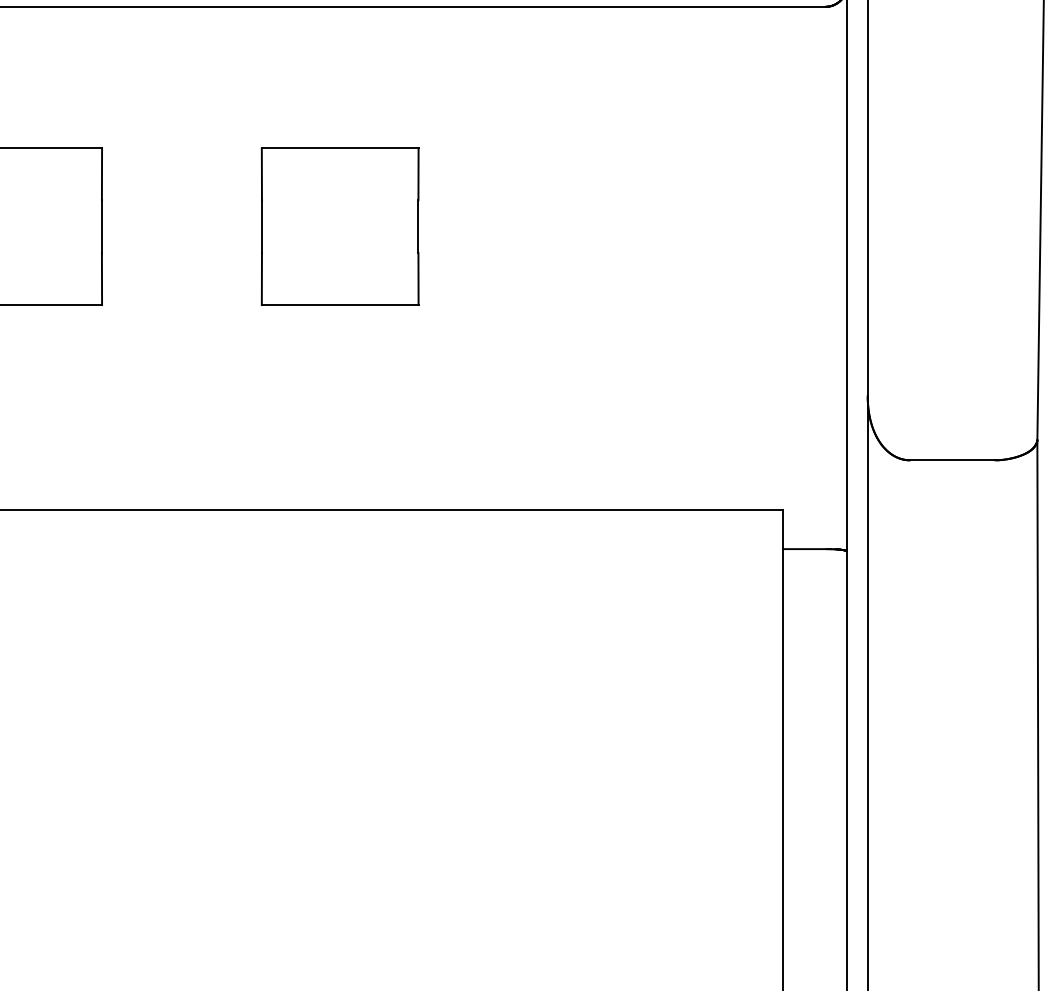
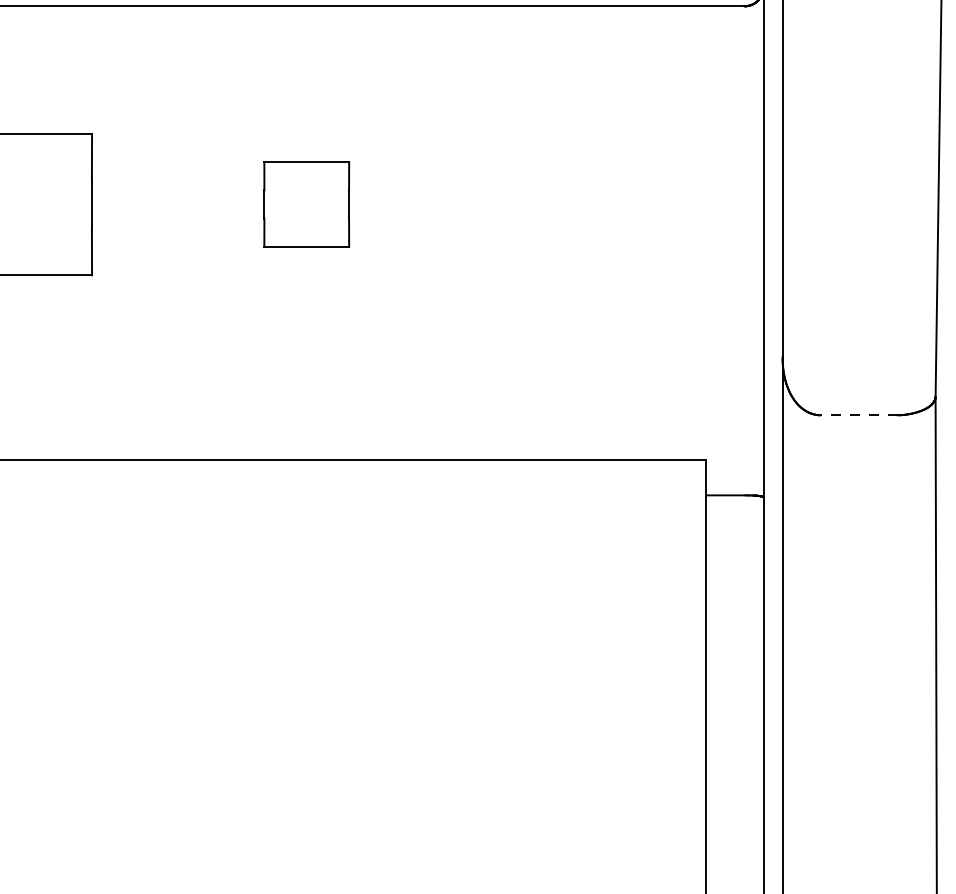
part: (339, 226) -> (306, 204), size x0.6
line: (952, 460) -> (859, 415), solid -> dashed

